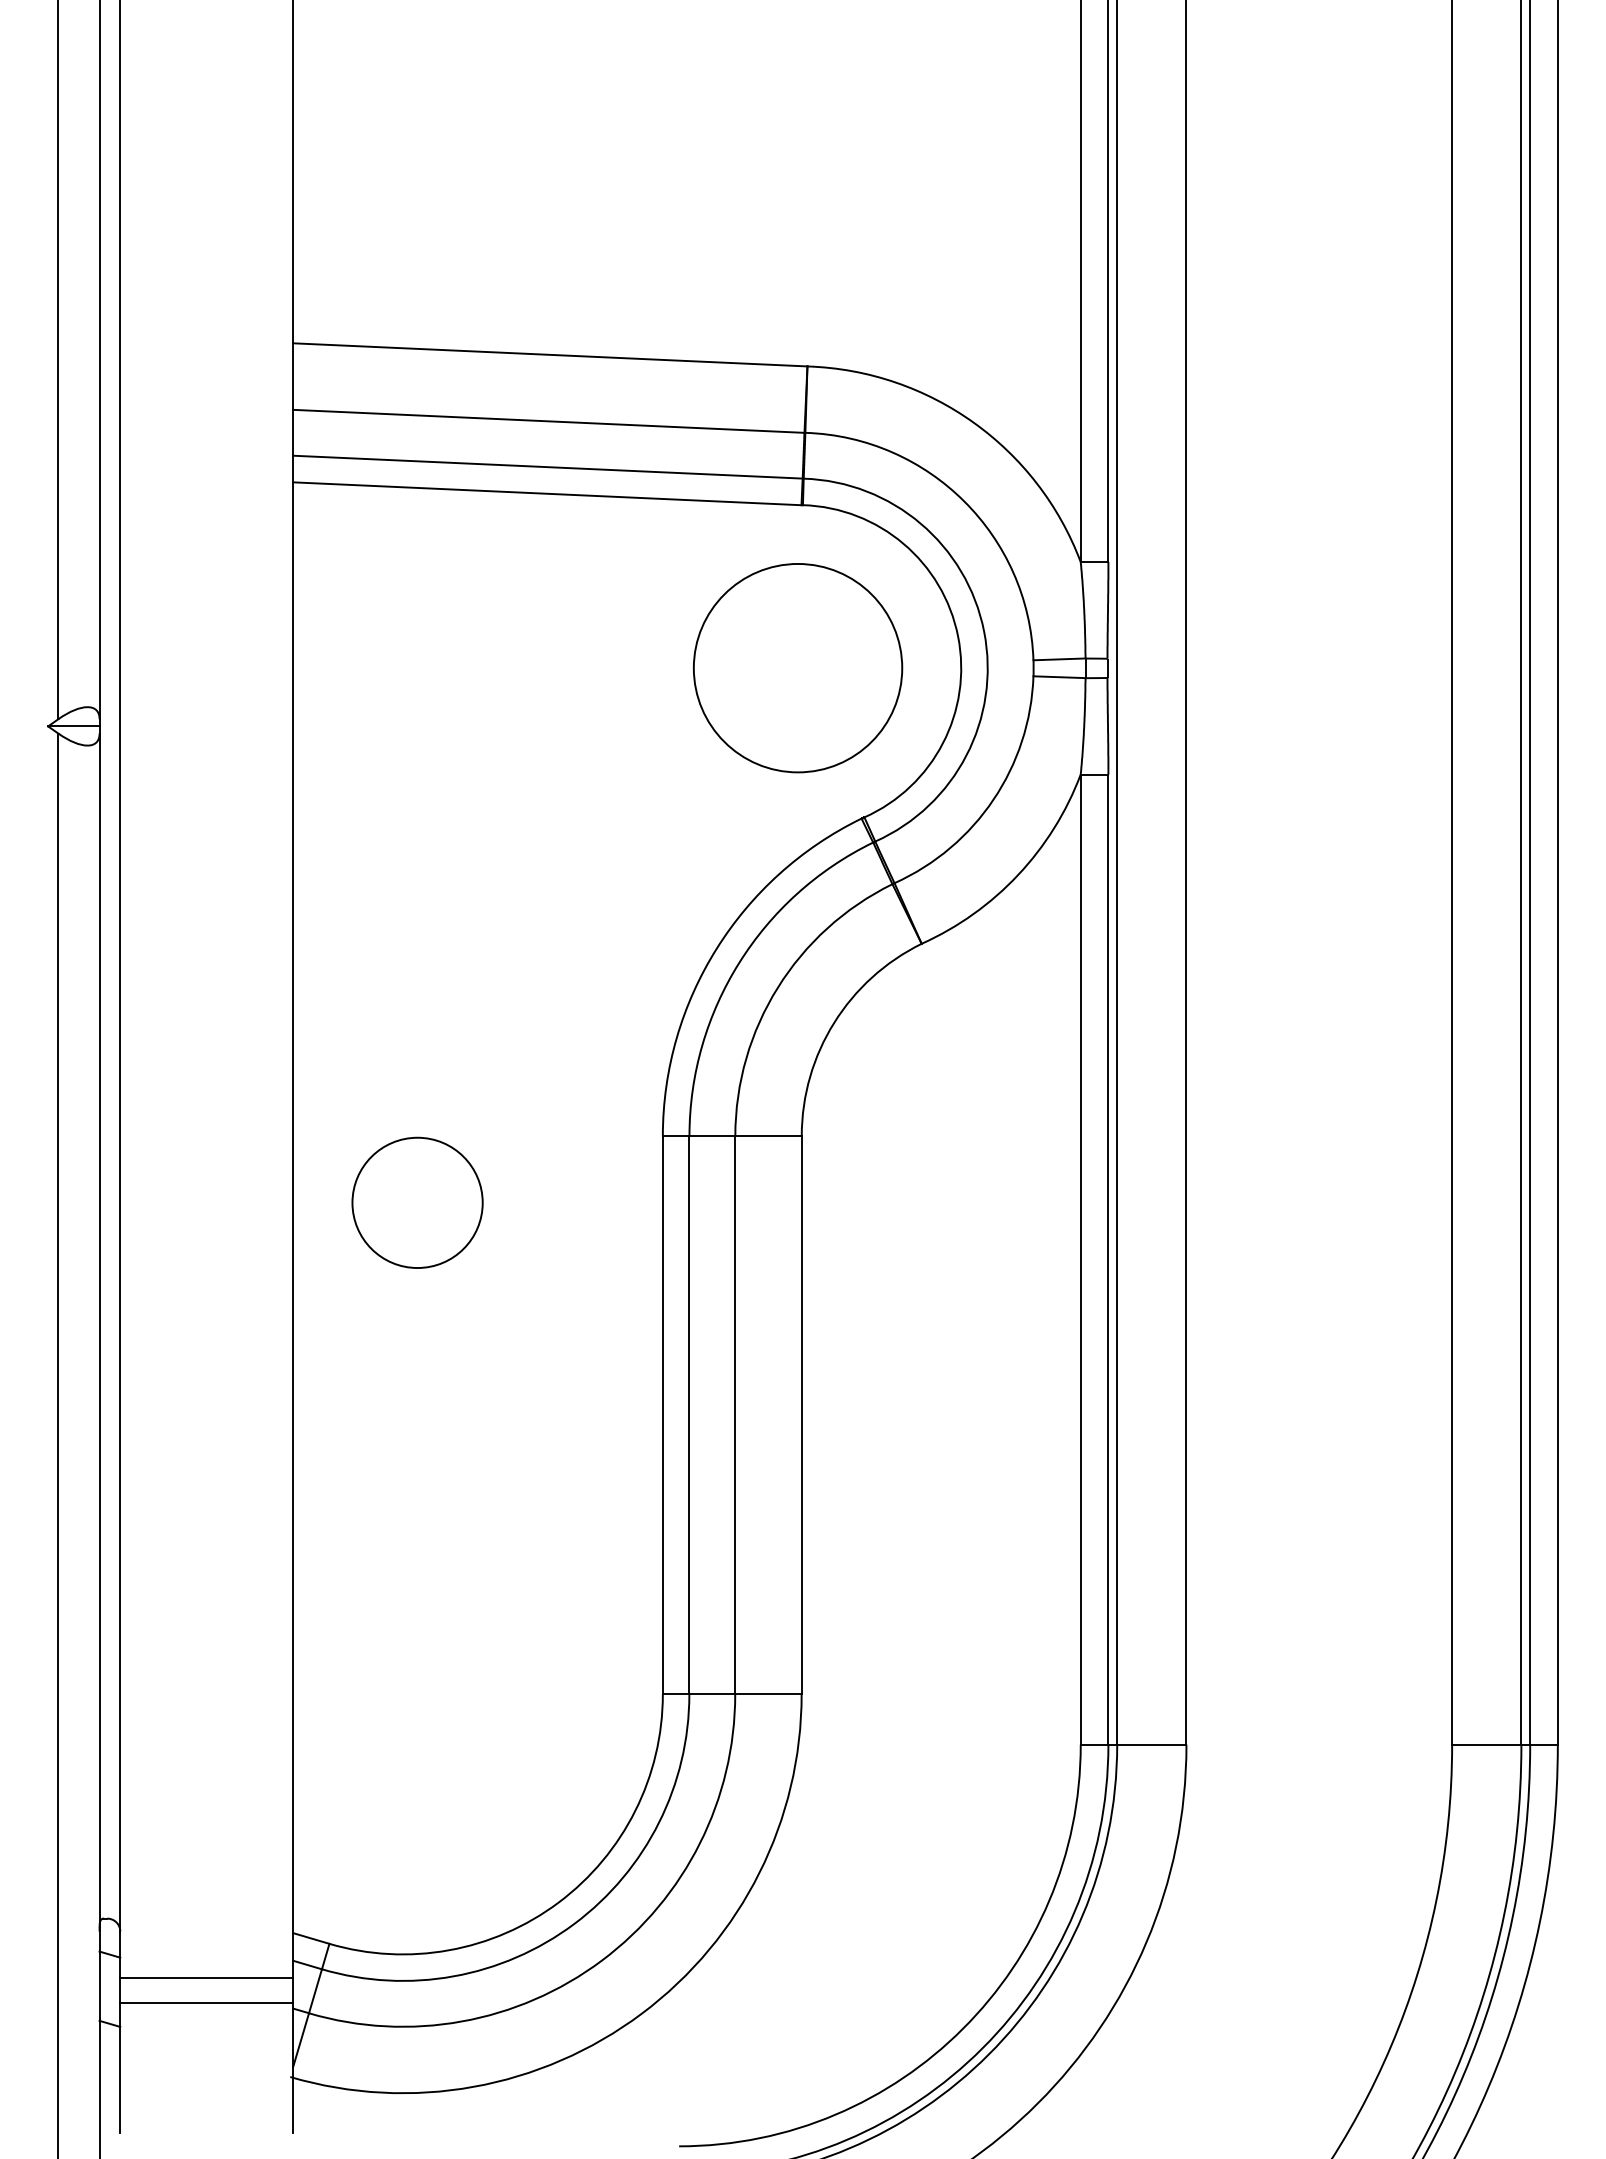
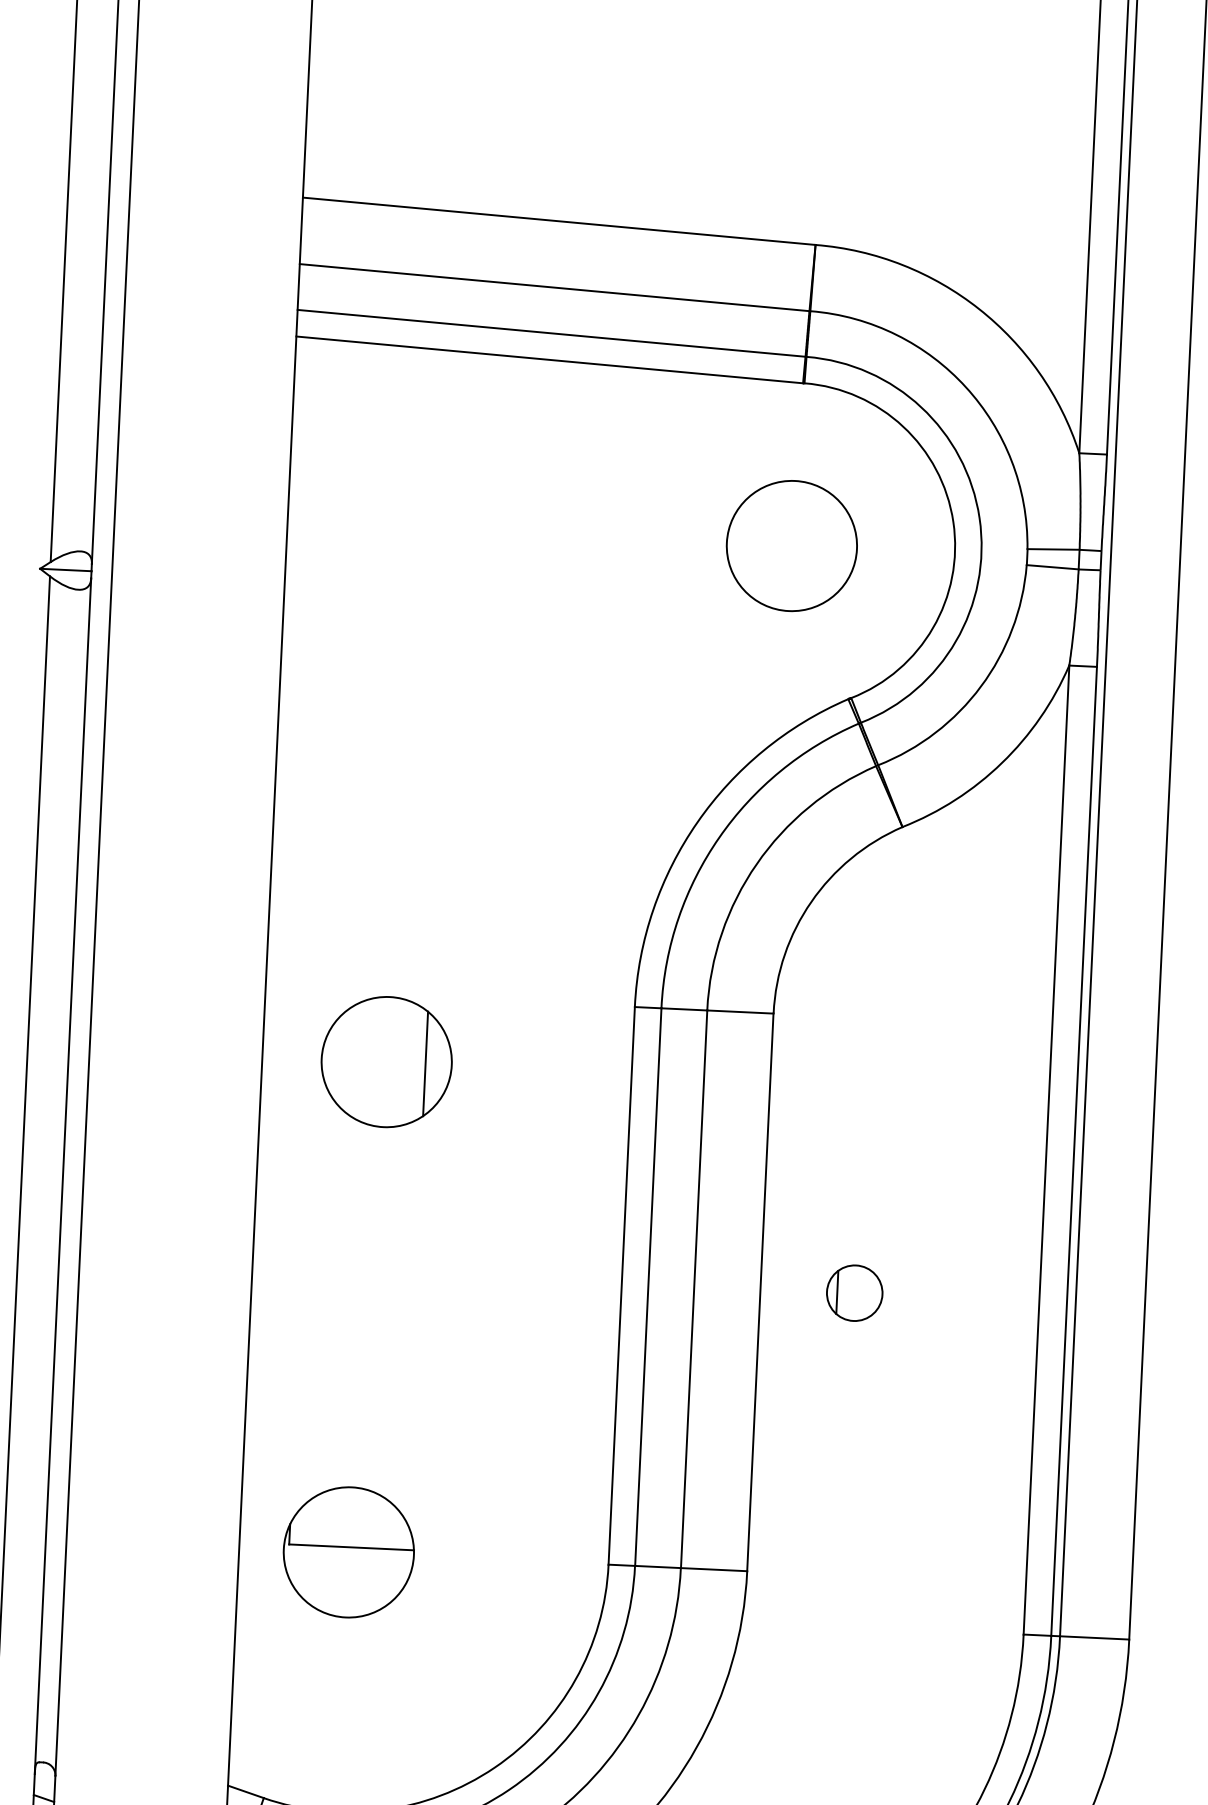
circle: (797, 668) -> (791, 546), size x0.62
line: (456, 1202) -> (425, 1063), added
part: (895, 1411) -> (854, 1293), added
part: (402, 1694) -> (348, 1552), added

